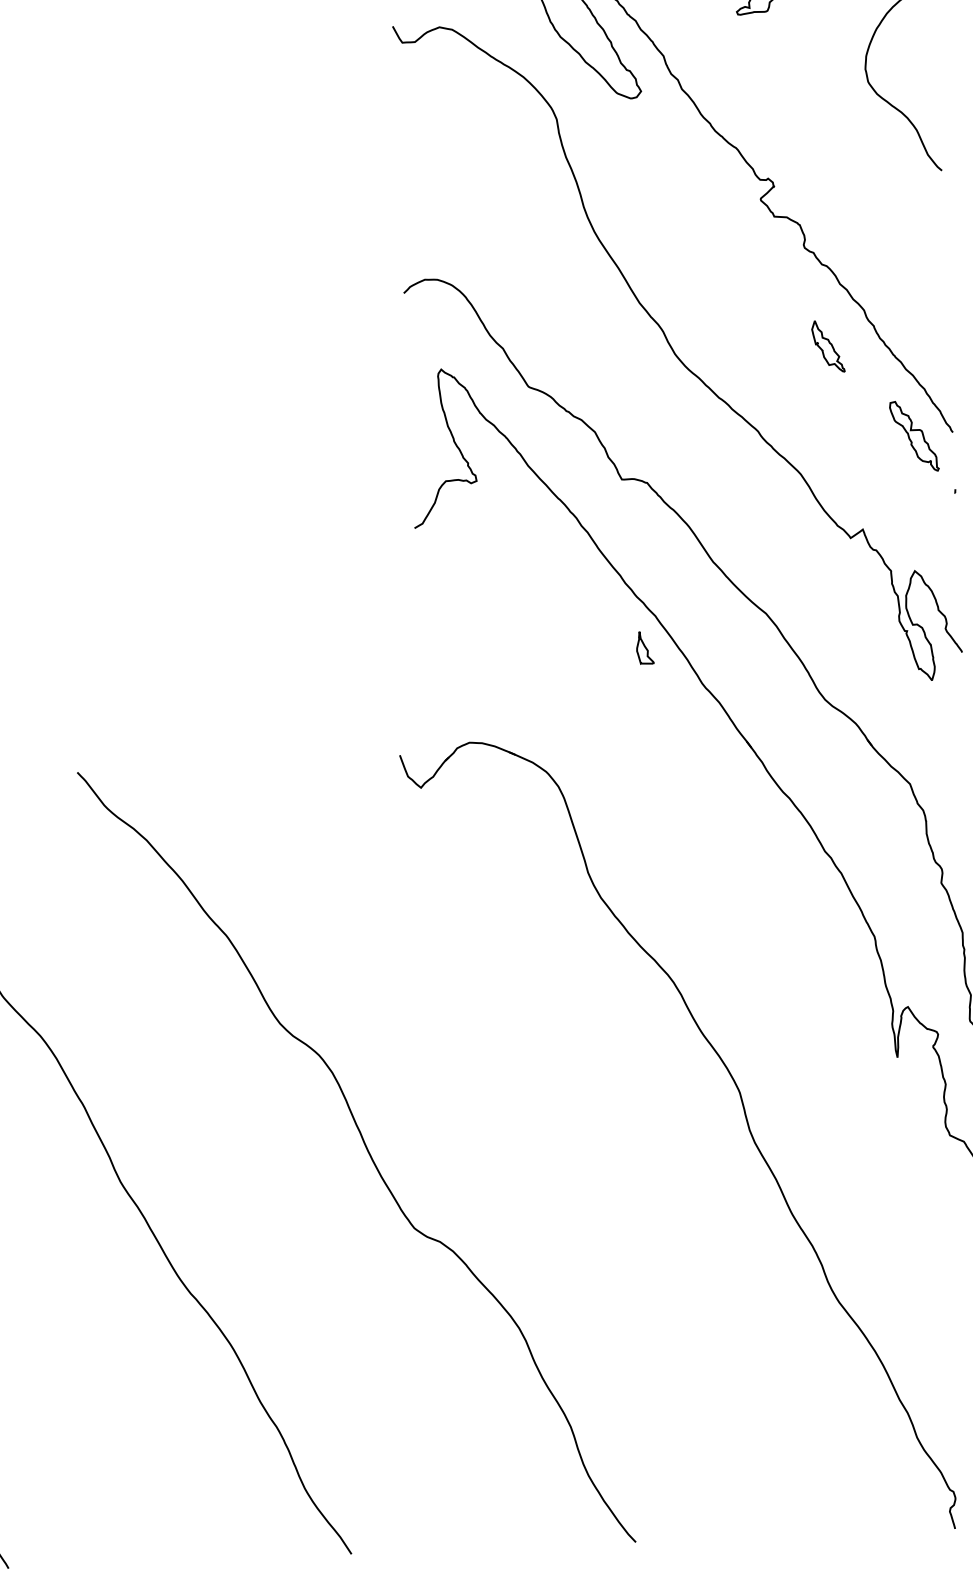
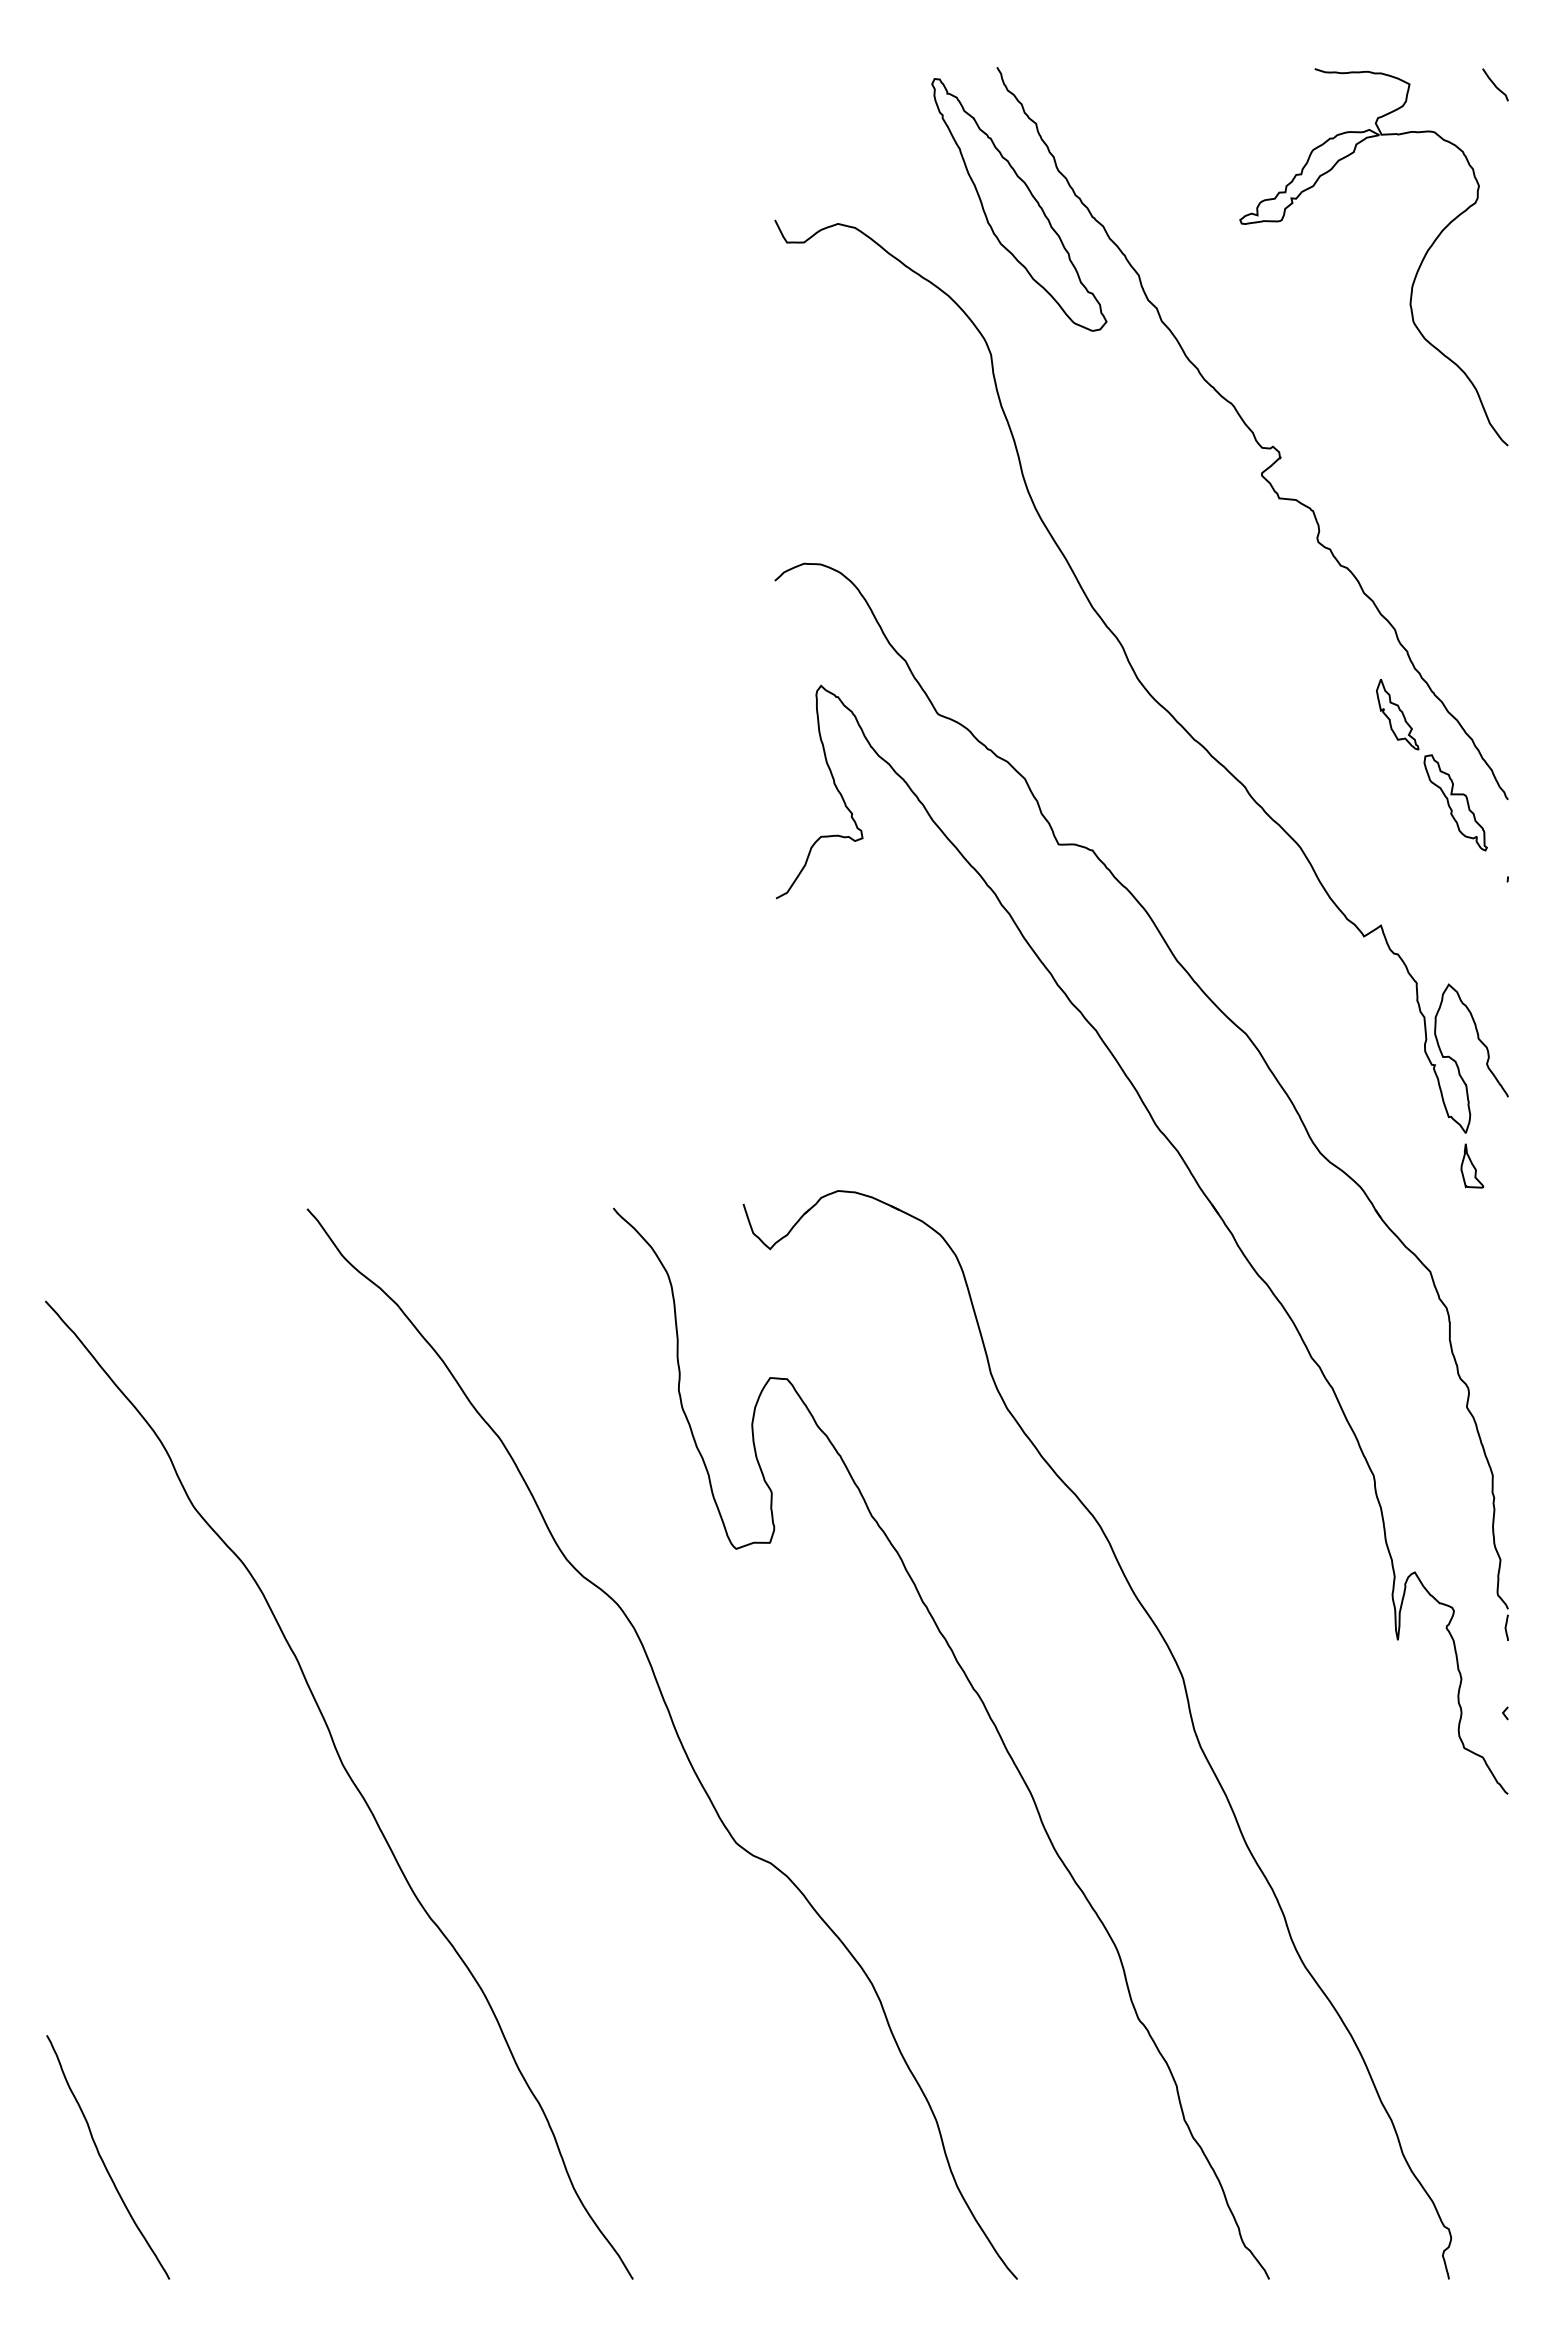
part: (828, 346) -> (1397, 714), moved
part: (645, 647) -> (1472, 1165), moved
curve: (597, 1128) -> (989, 1718), added

